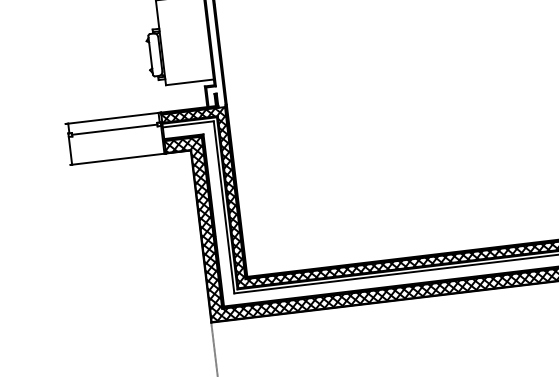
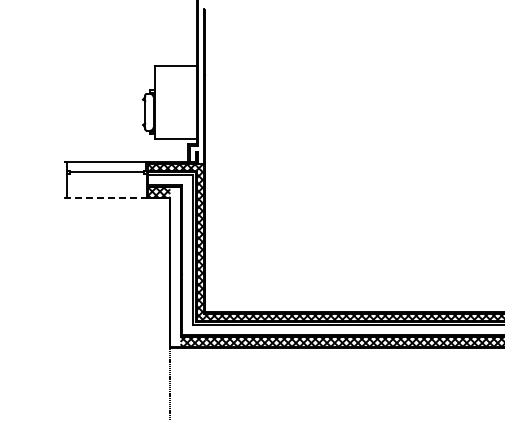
line: (118, 159) -> (106, 198), solid -> dashed
hatch: (206, 229) -> (175, 267), removed

